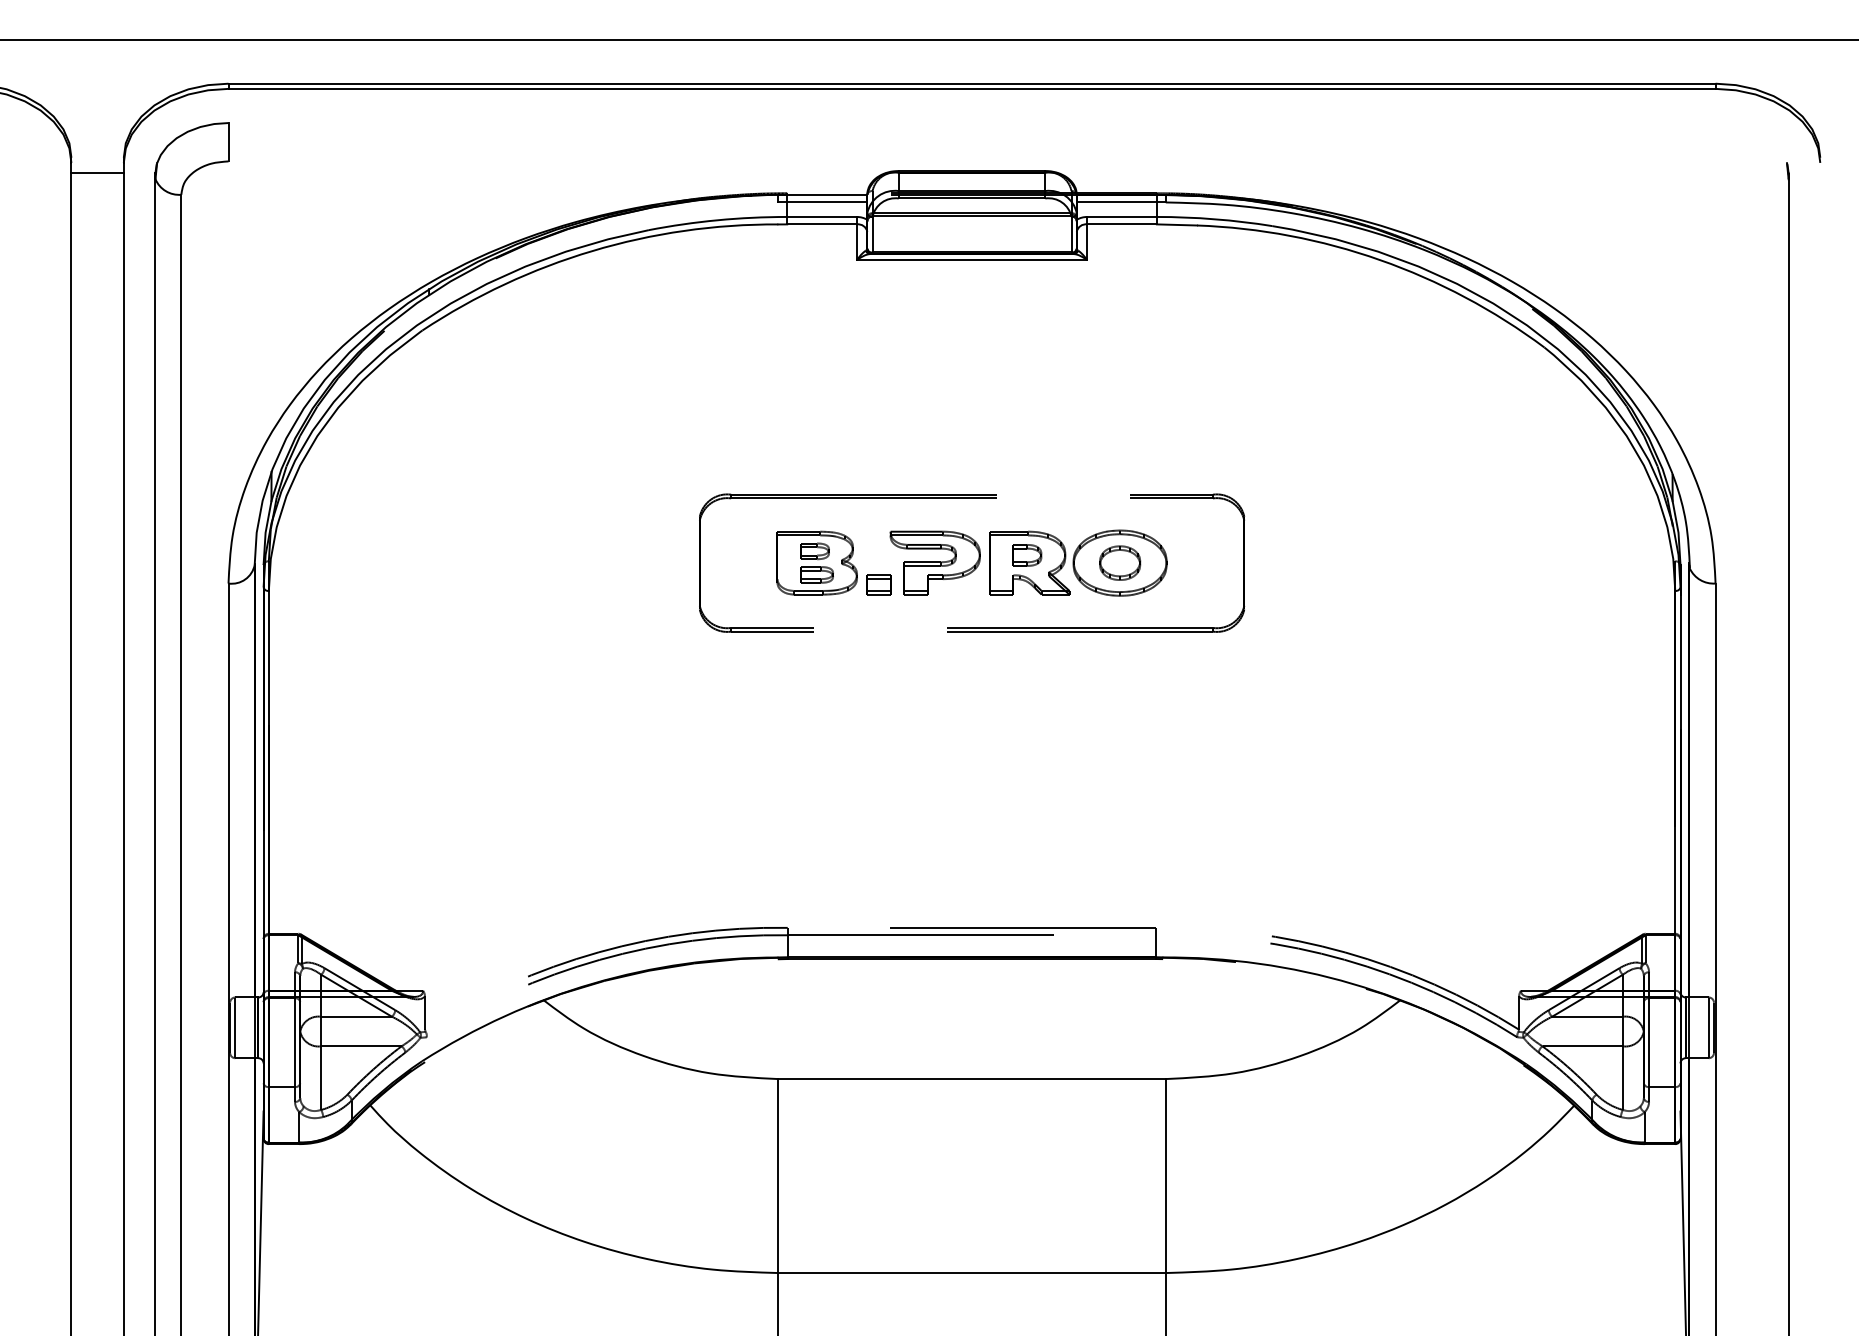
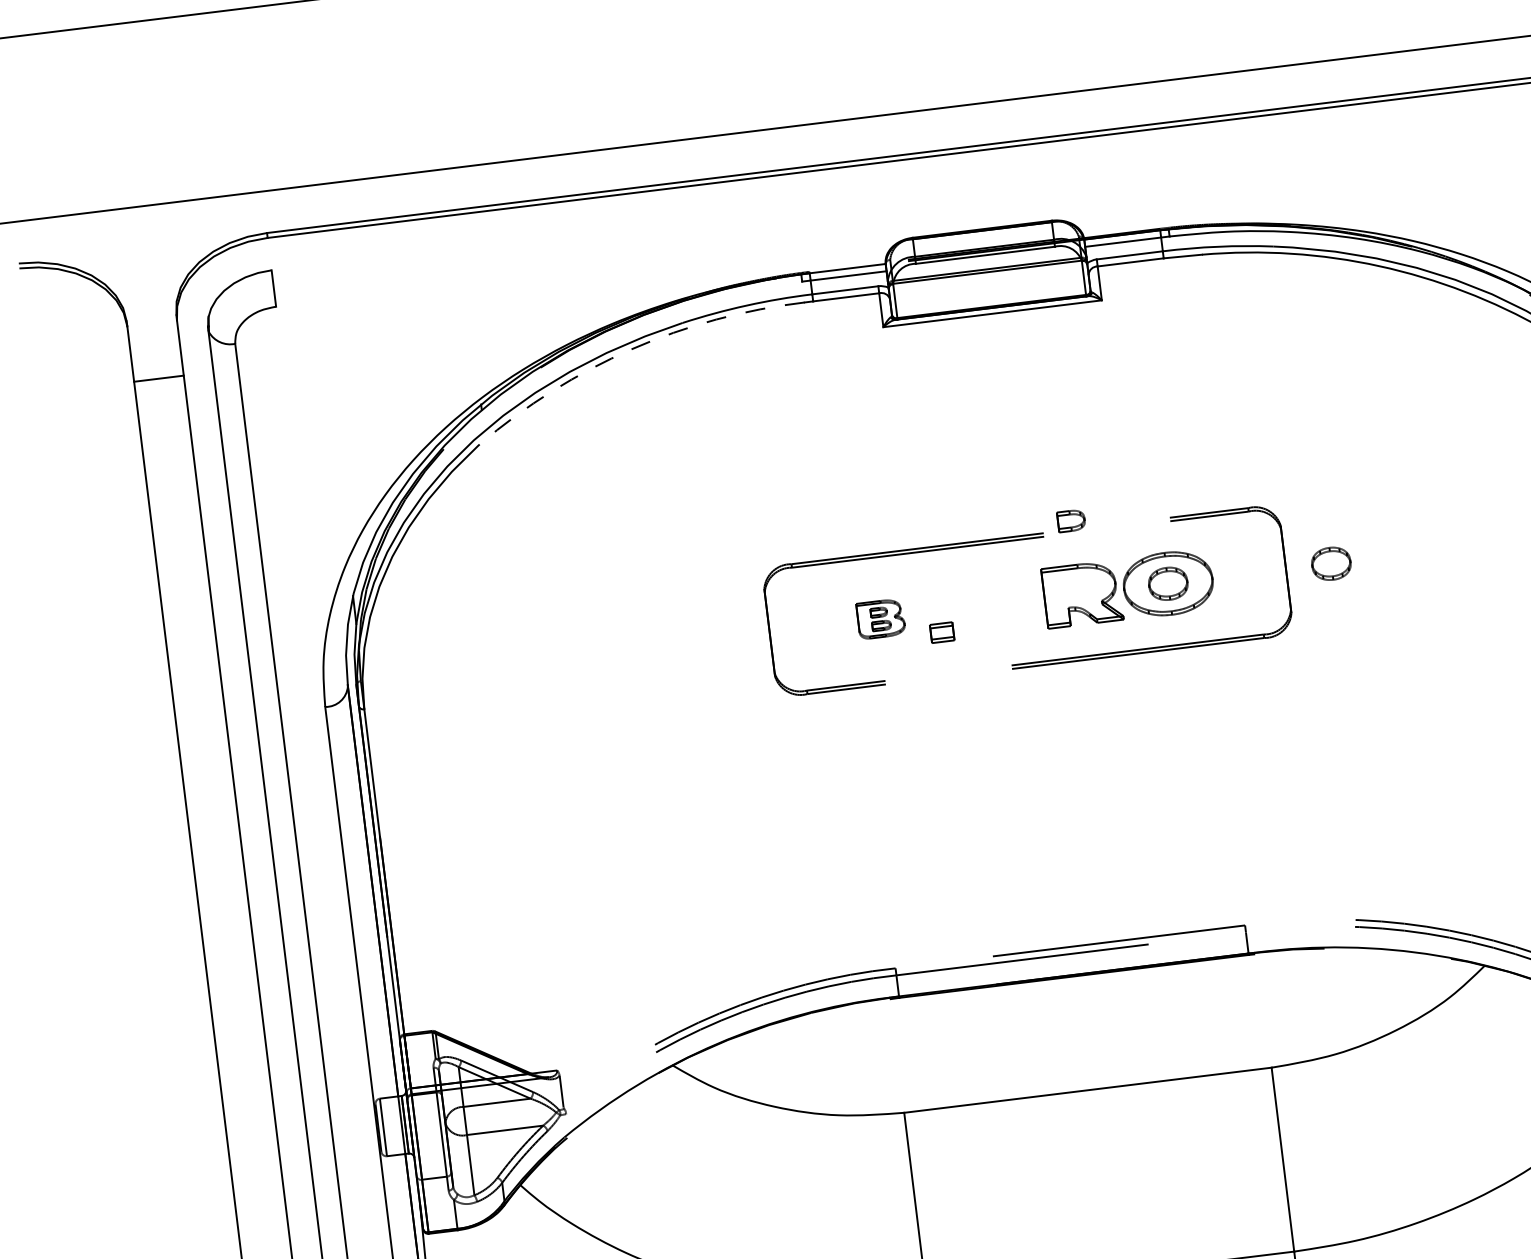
line: (97, 173) -> (158, 378), moved
arc: (592, 251) -> (631, 349), solid -> dashed
part: (1027, 555) -> (1071, 520), moved
part: (816, 562) -> (880, 618), size x0.6
part: (934, 562) -> (992, 604), removed
part: (1292, 562) -> (1331, 563), added

